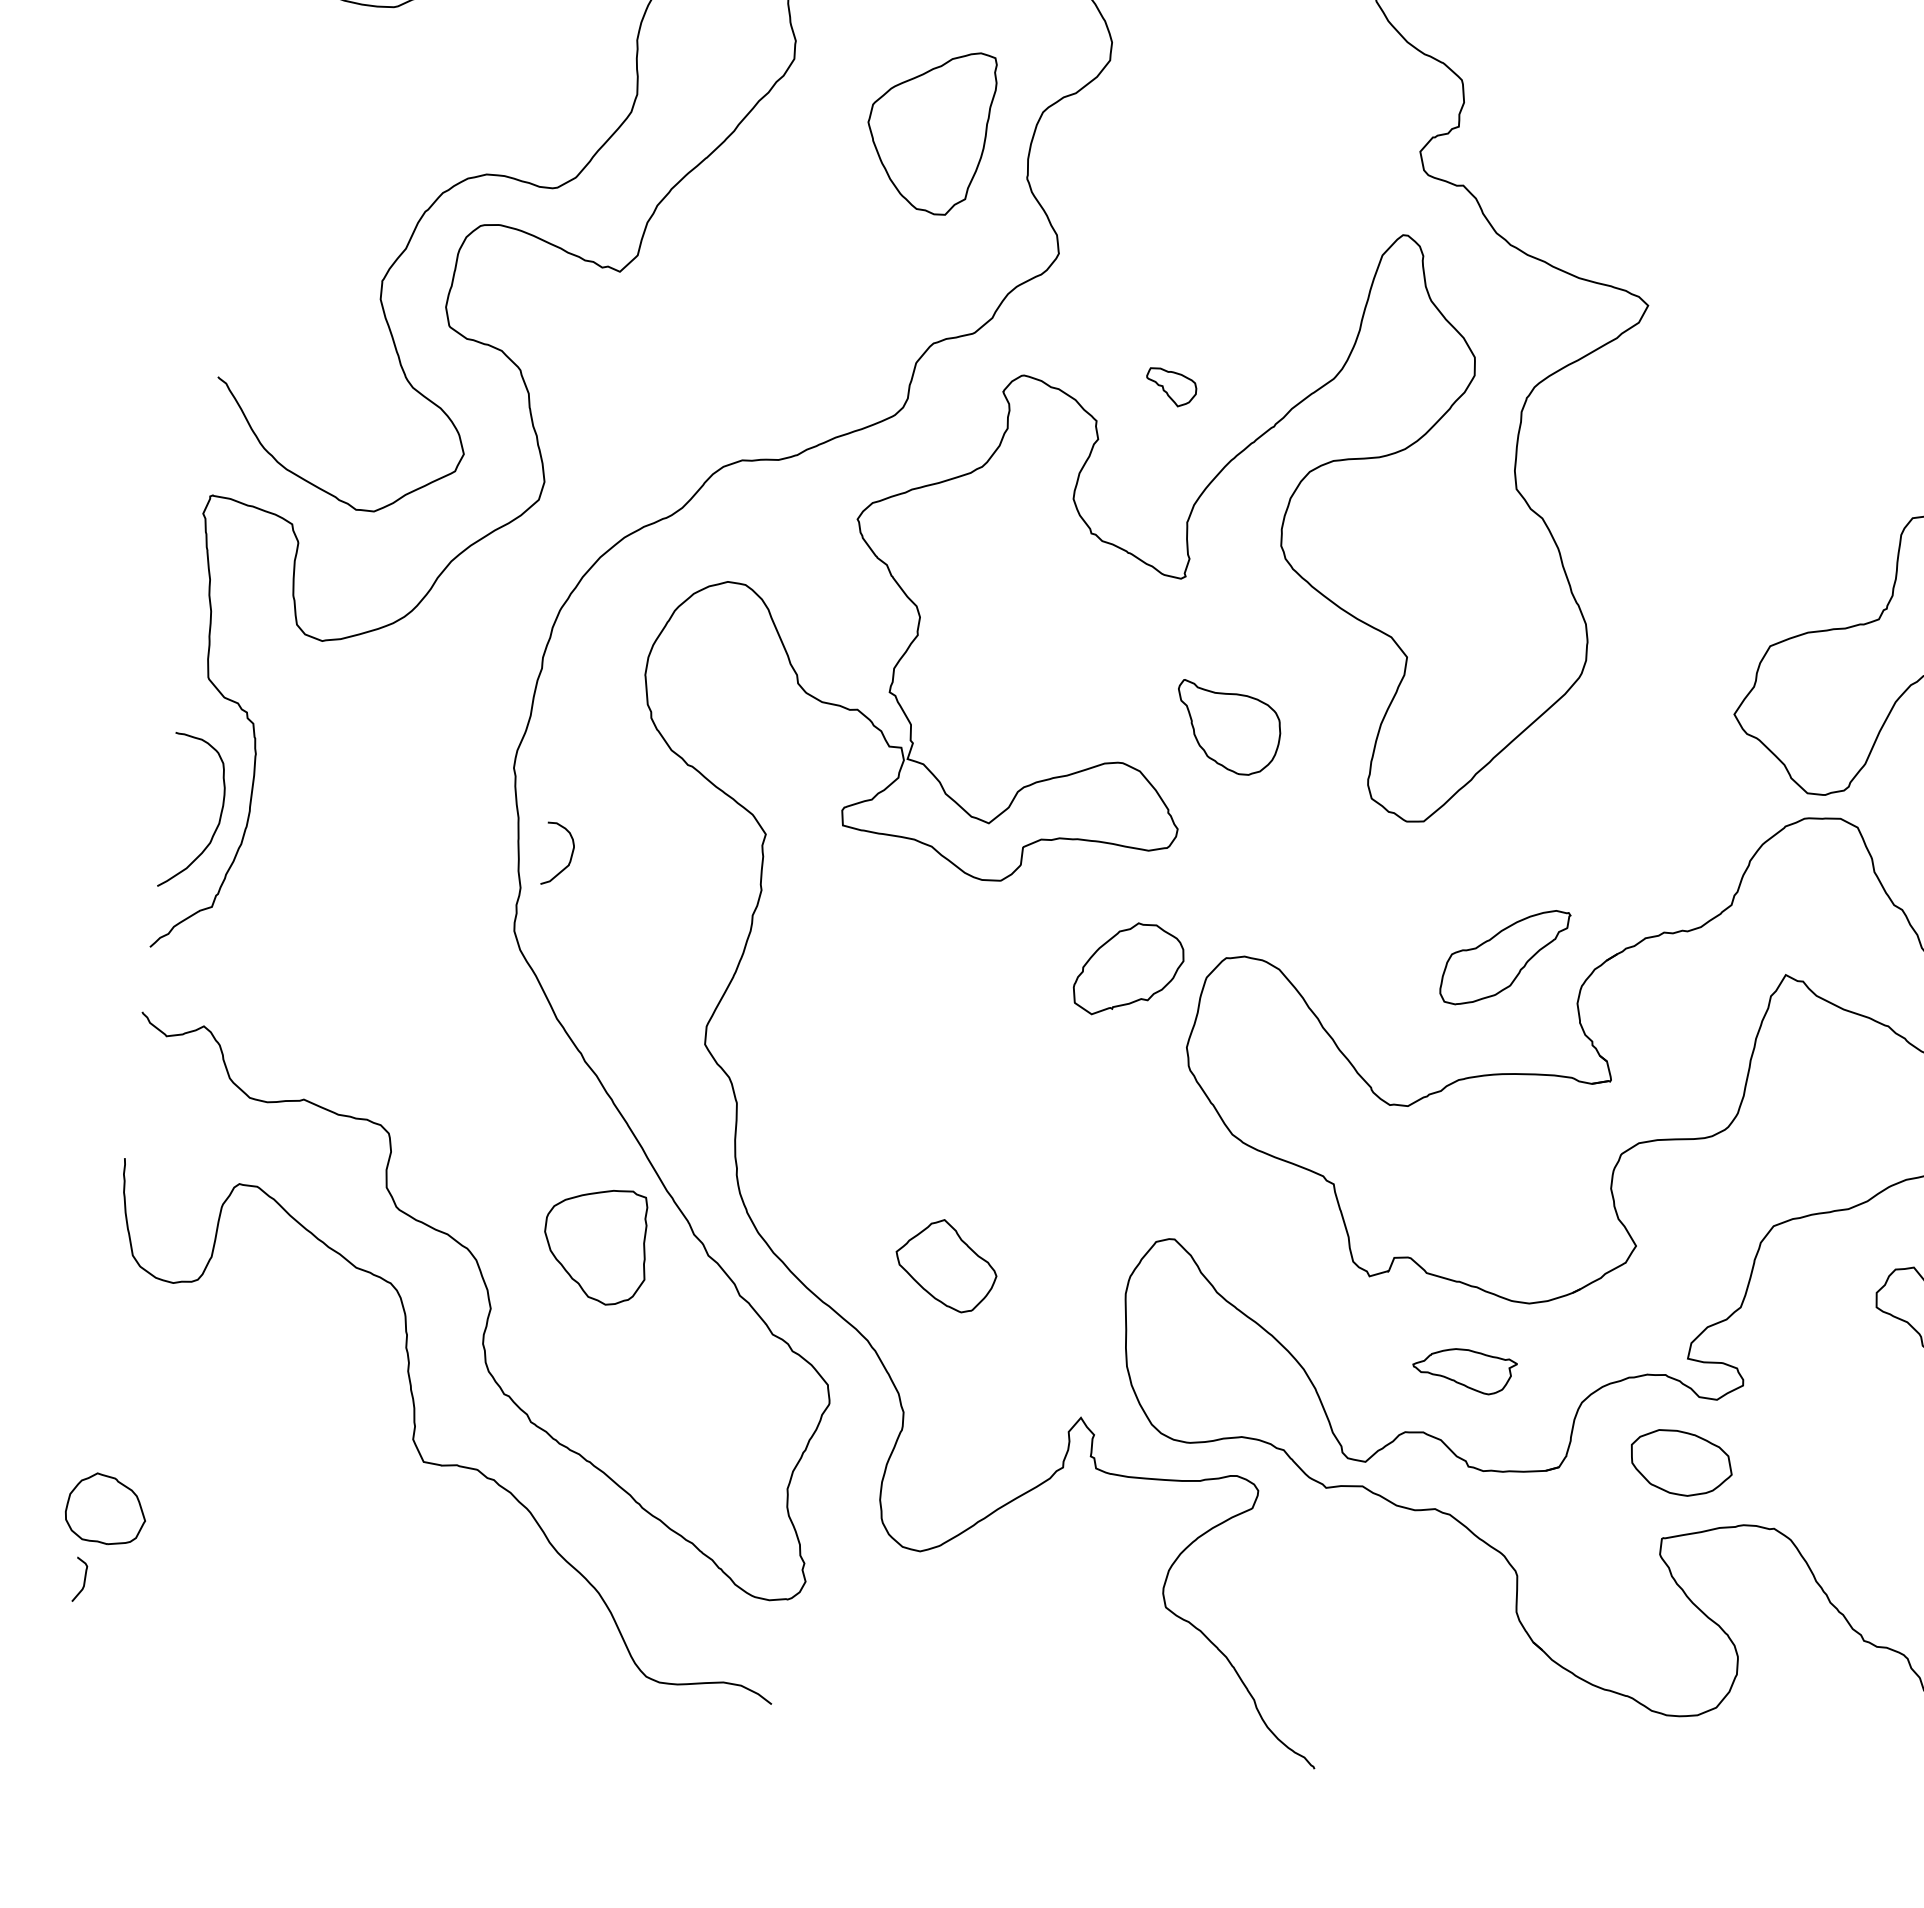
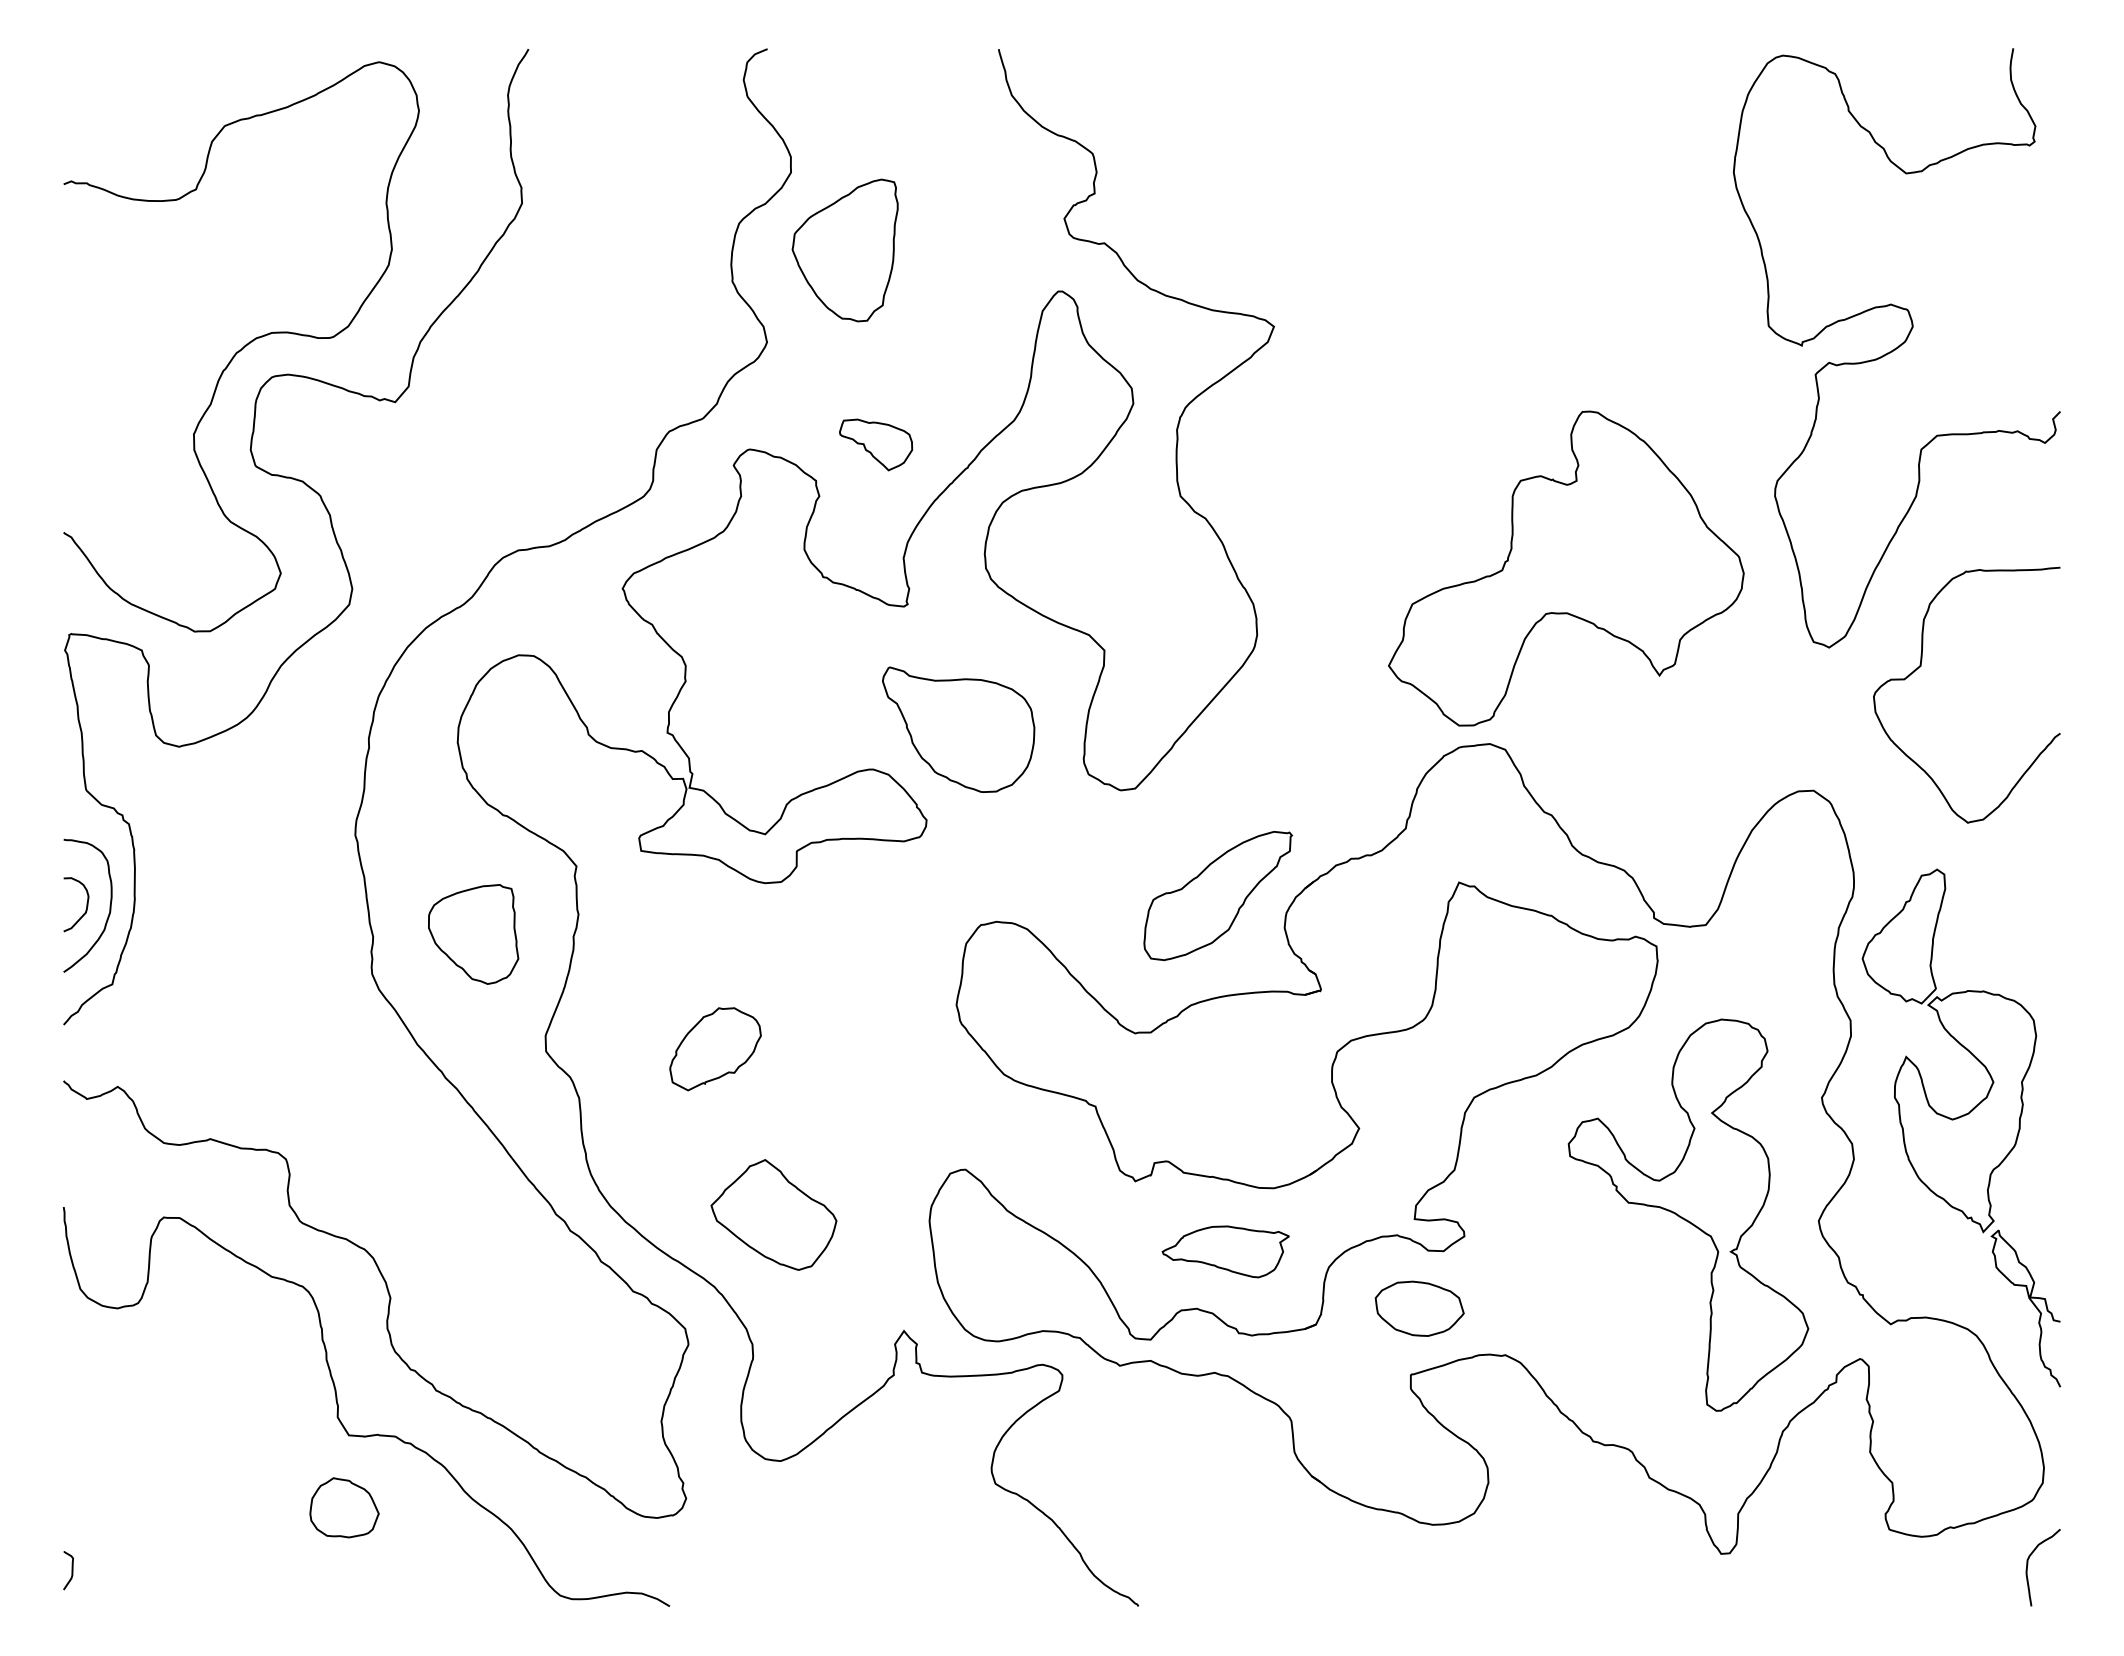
part: (928, 130) -> (844, 250), moved
part: (1171, 387) -> (876, 444), size x1.67
part: (1227, 728) -> (958, 729), size x1.67
curve: (570, 855) -> (86, 904), moved
part: (1504, 957) -> (1217, 896), size x1.43
part: (1128, 970) -> (715, 1049), moved
part: (595, 1245) -> (473, 934), moved
part: (945, 1264) -> (773, 1214), size x1.43
part: (1464, 1370) -> (1225, 1251), size x1.43
part: (106, 1508) -> (344, 1507), moved

